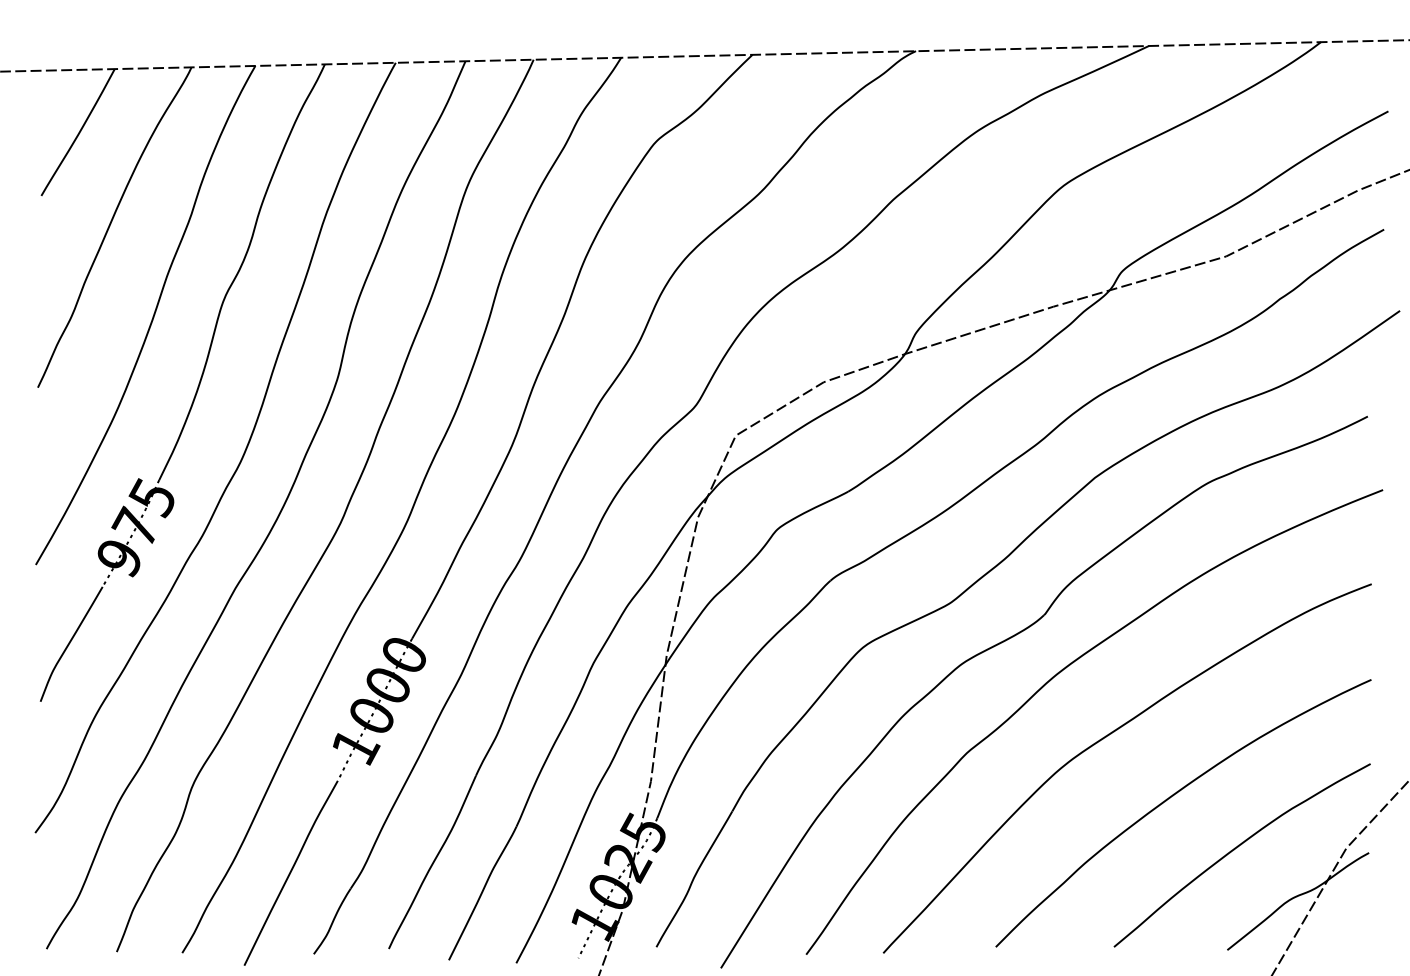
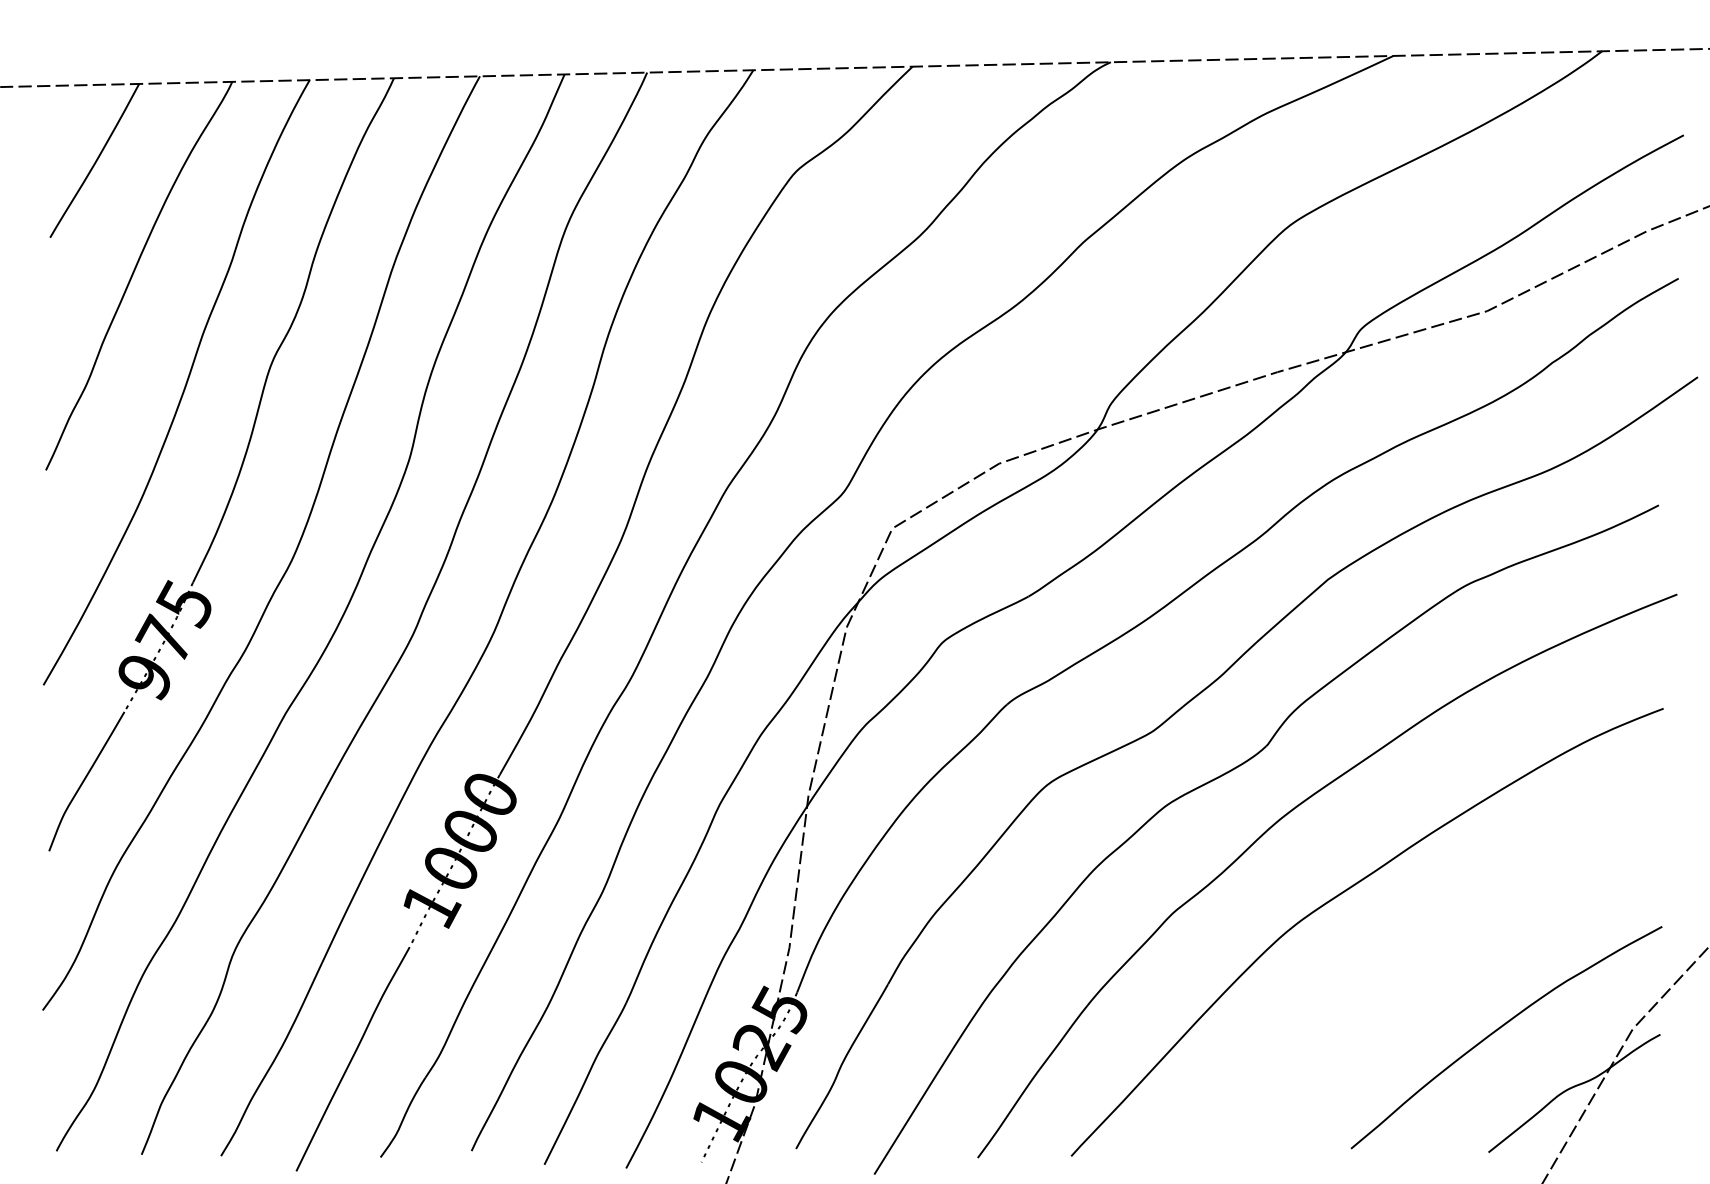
curve: (1173, 796) -> (1423, 966), removed

